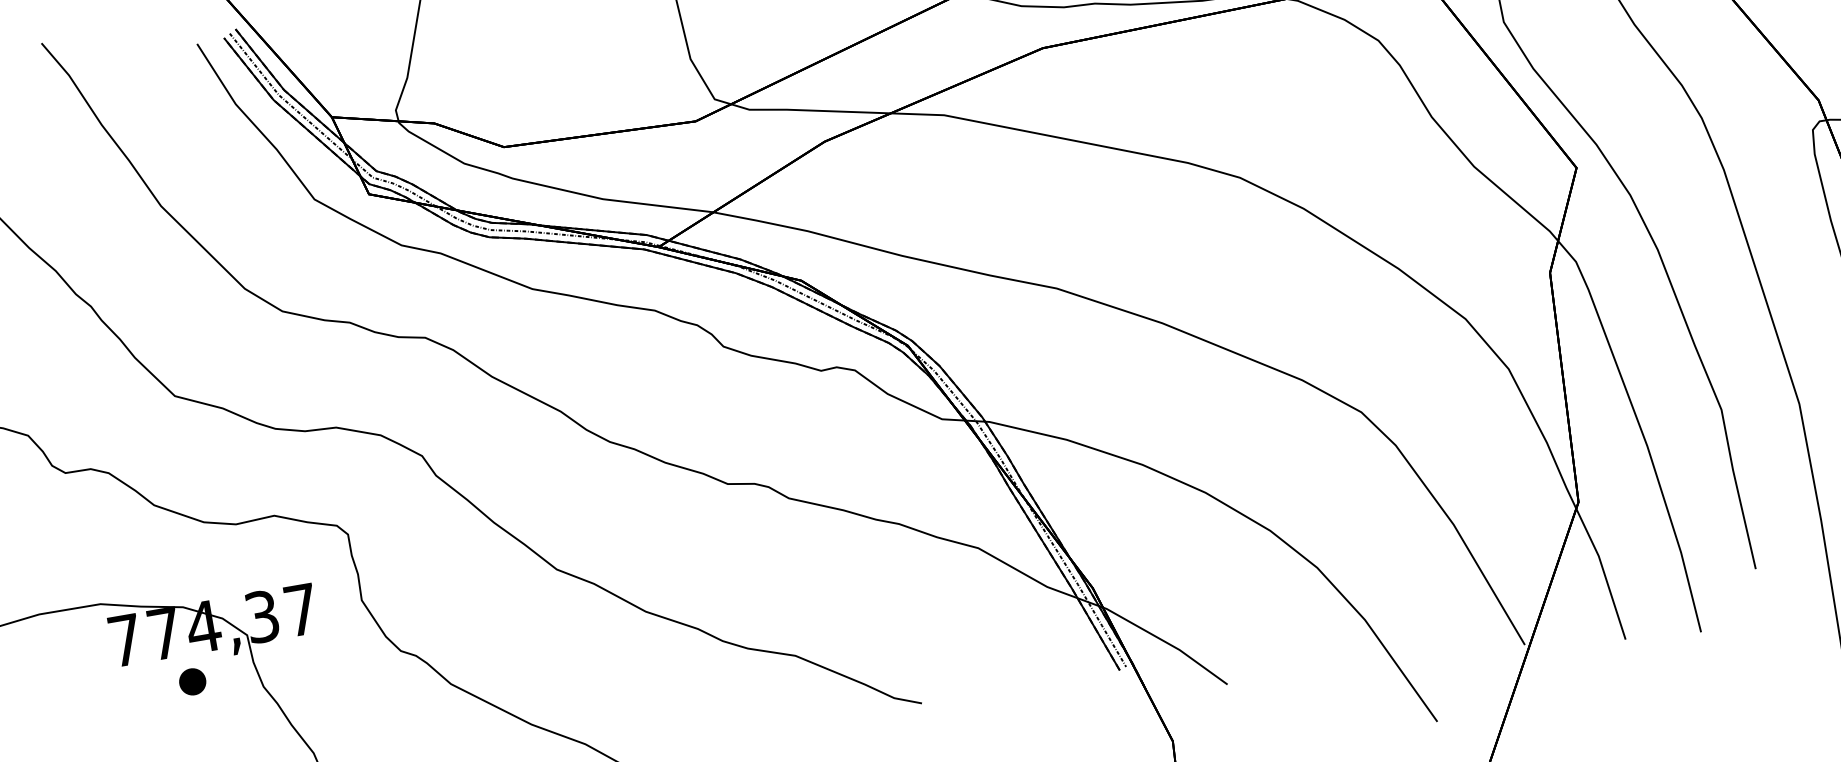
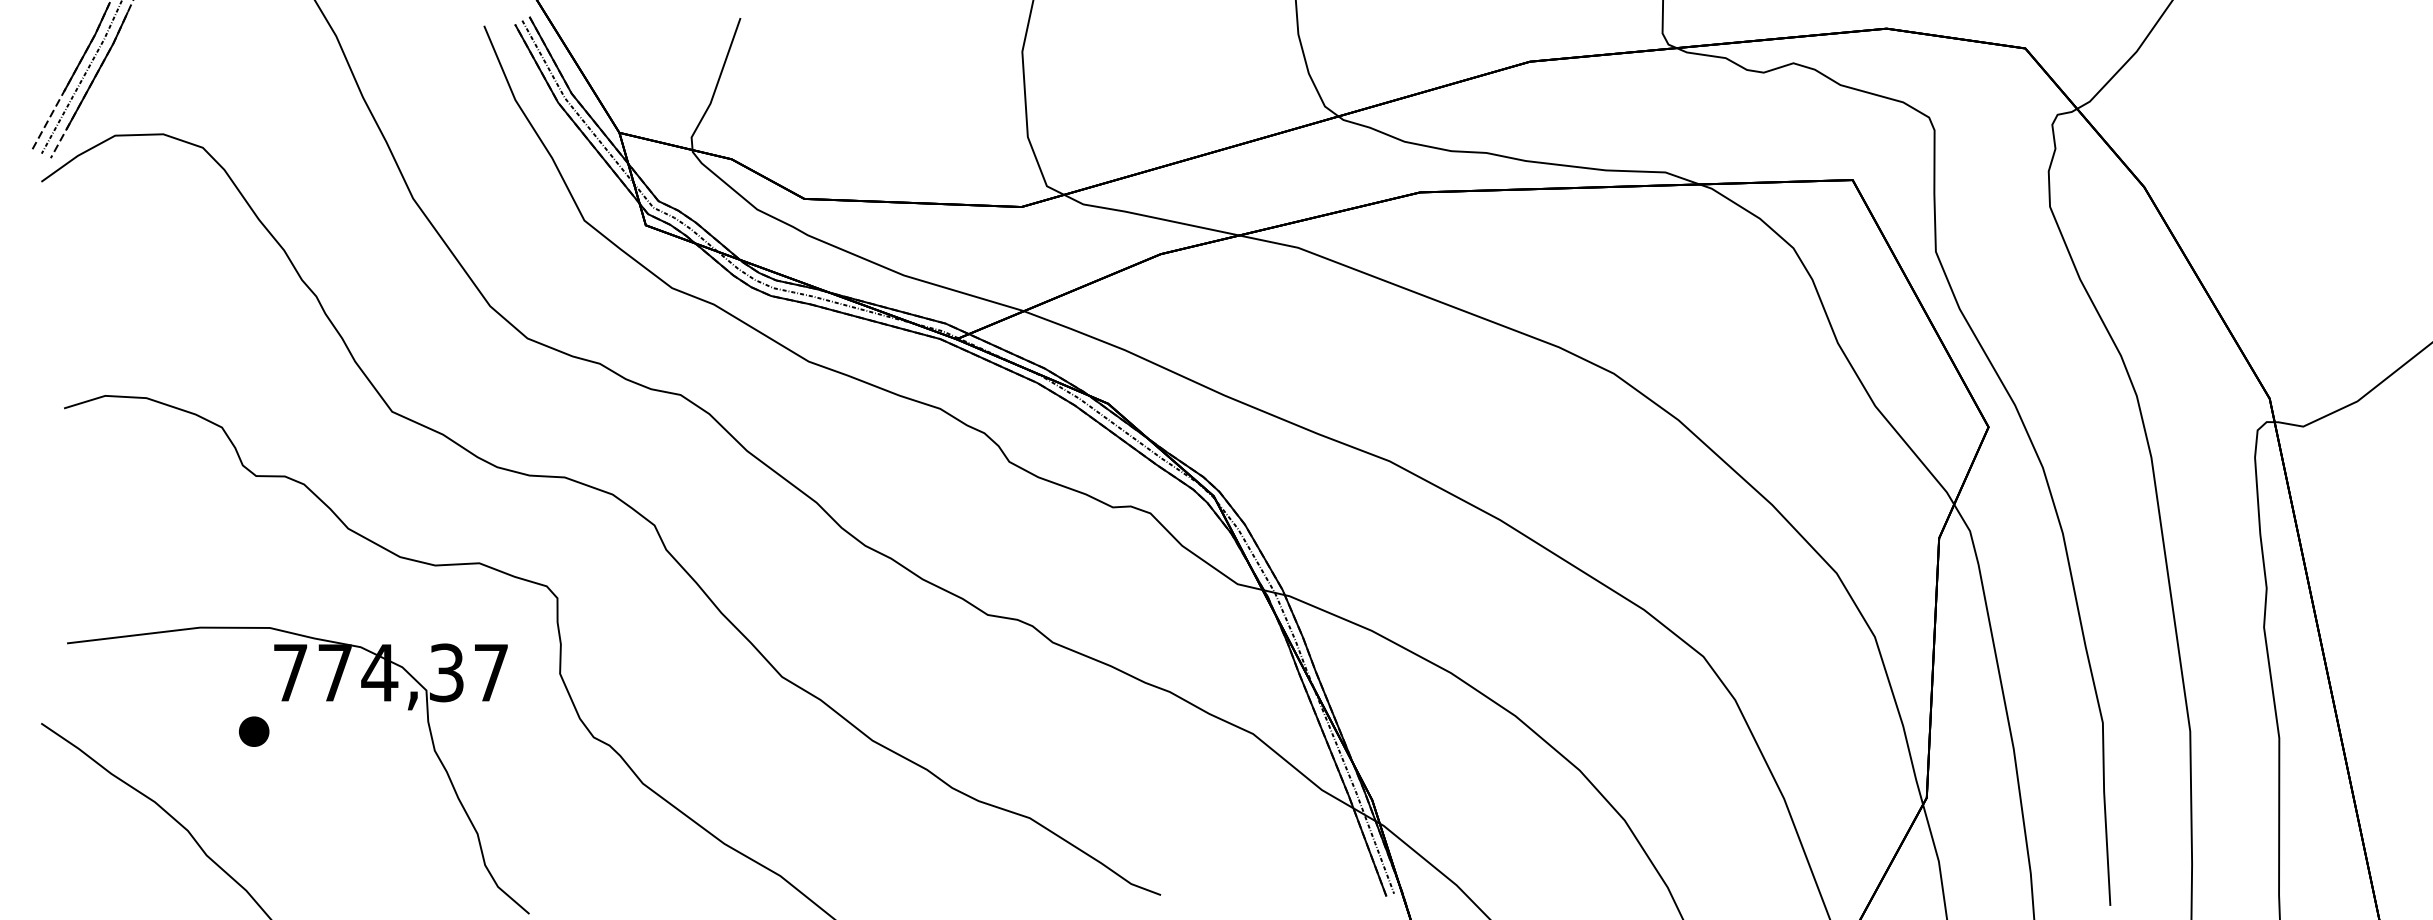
part: (192, 681) -> (254, 731), moved

